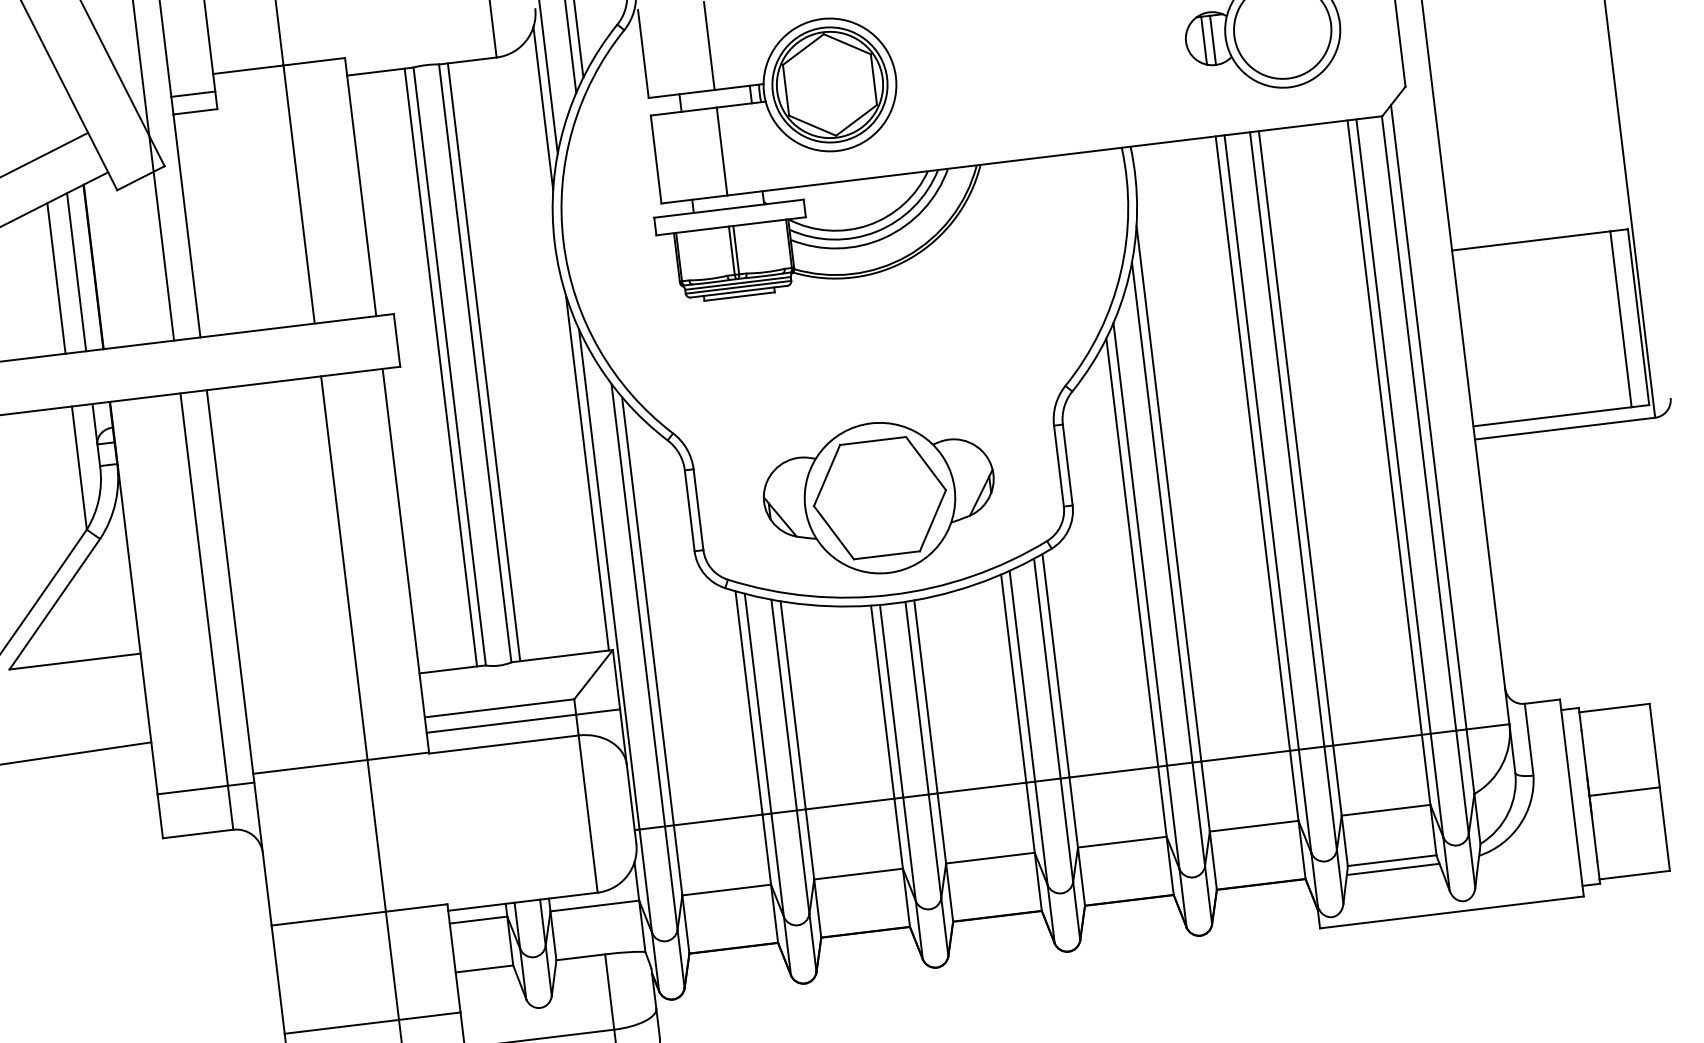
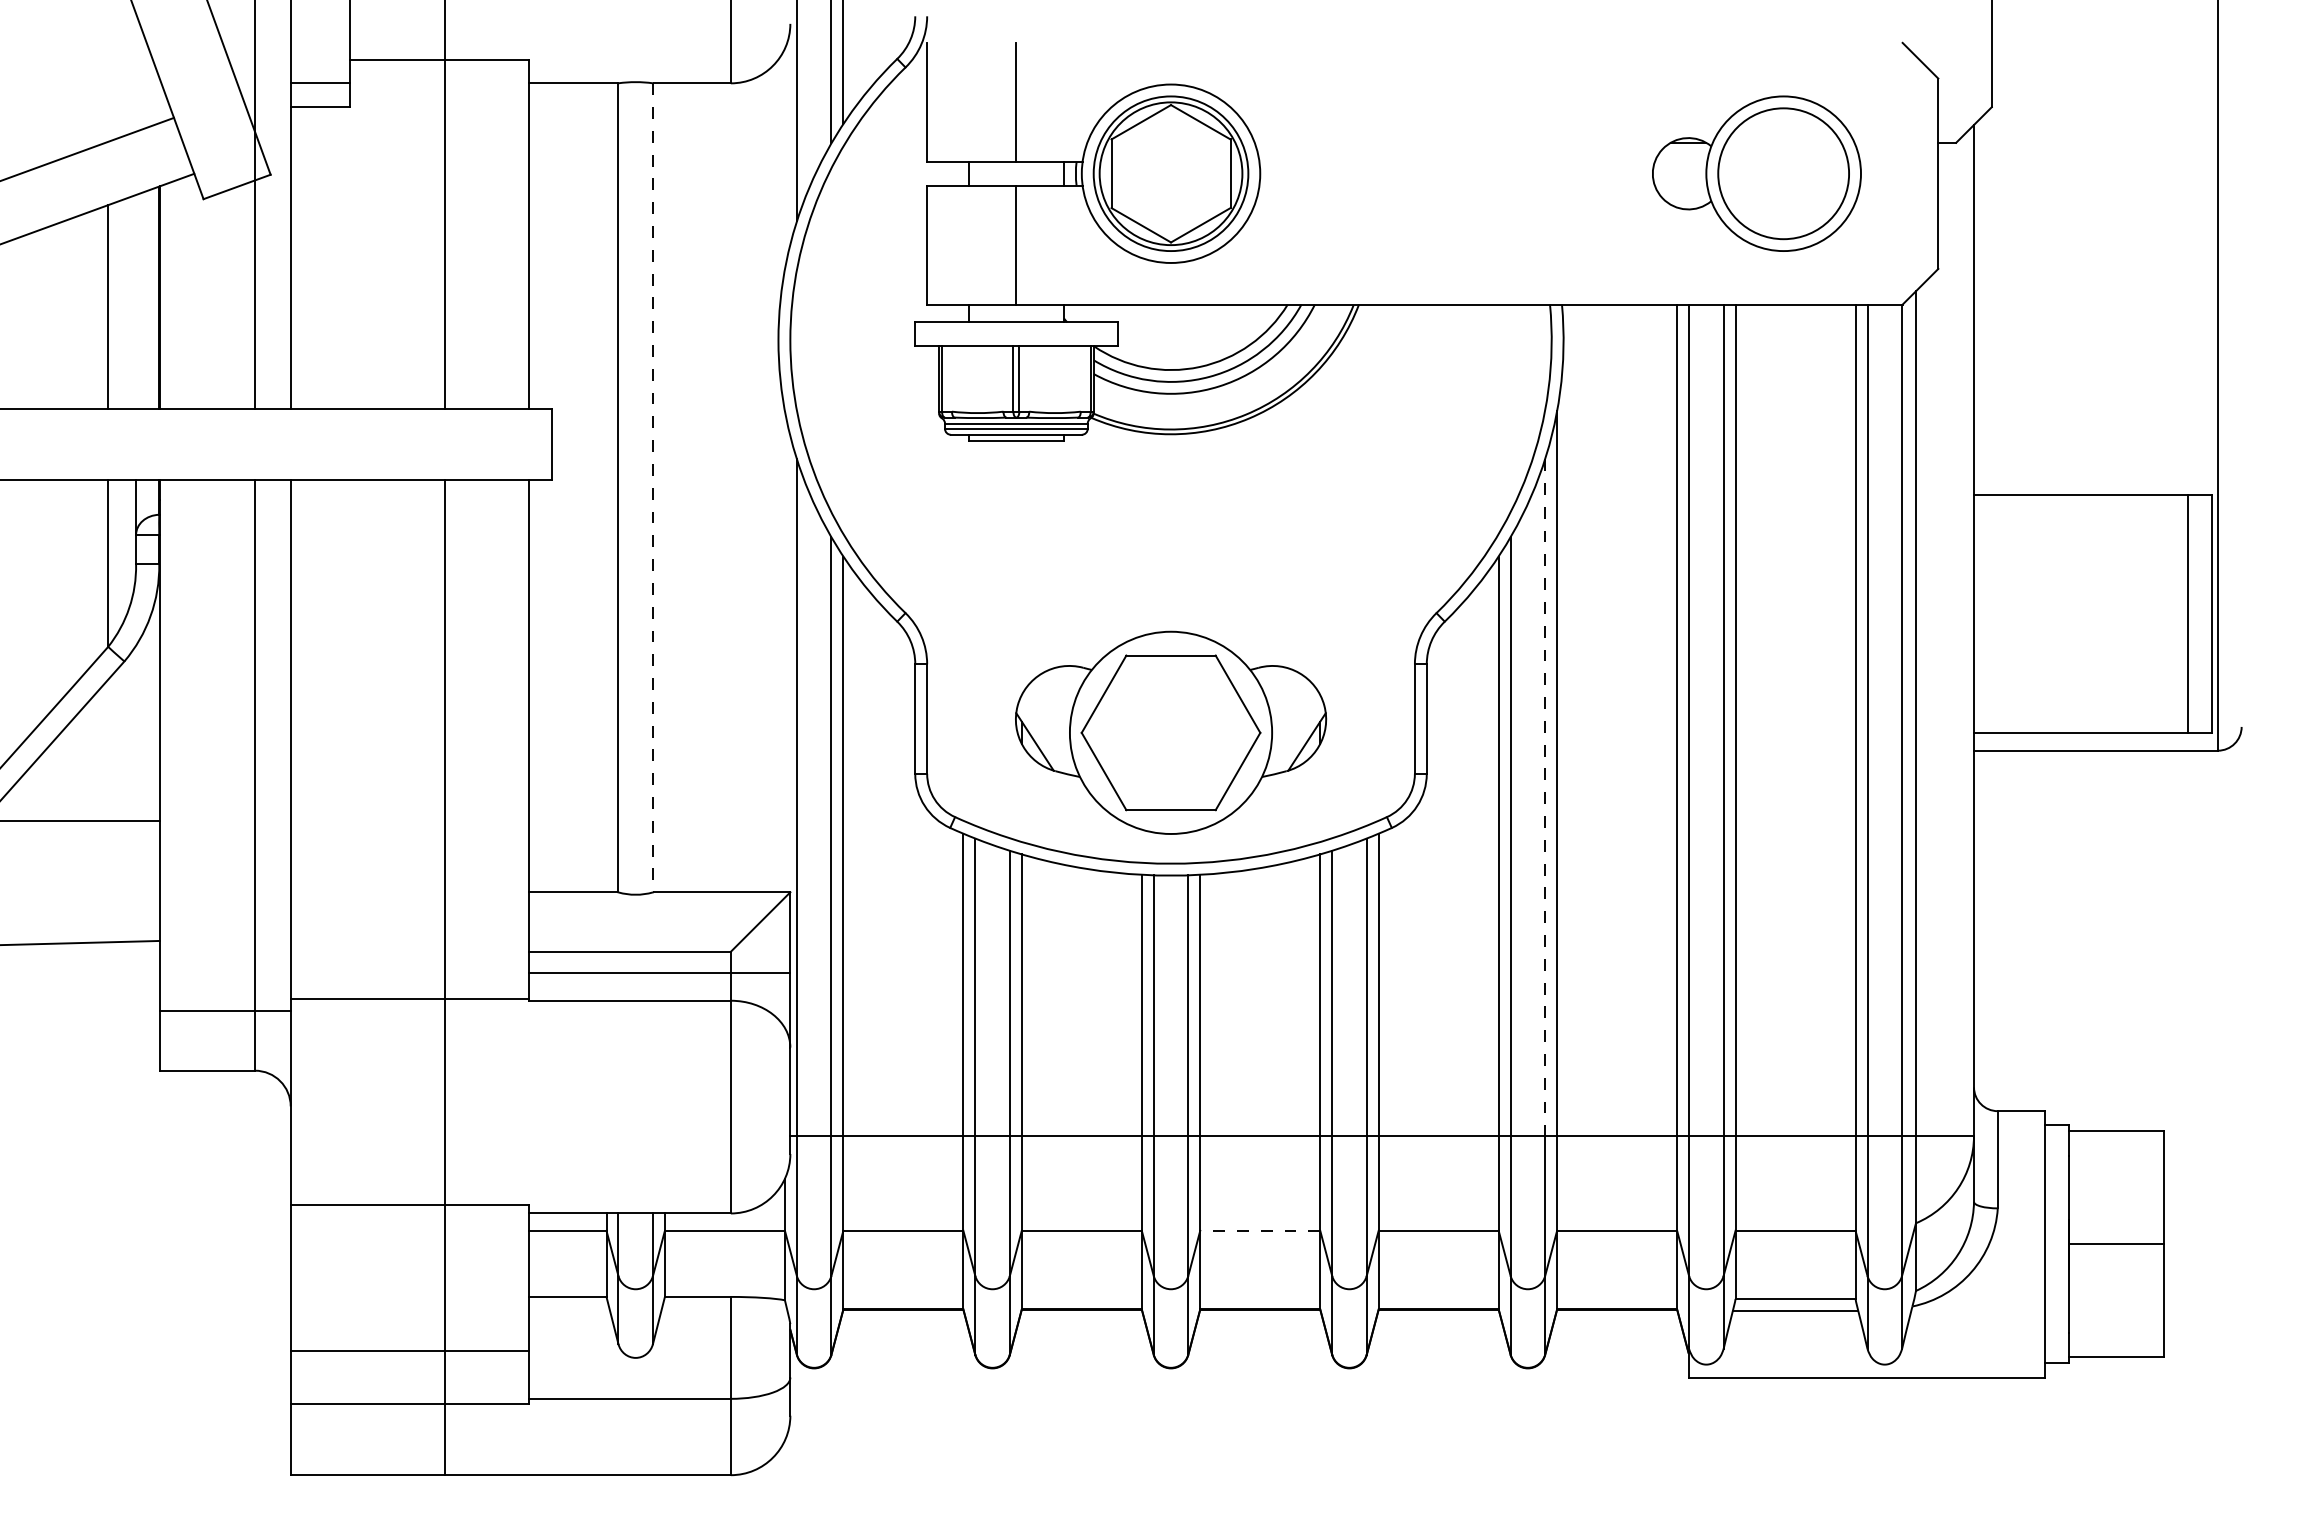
line: (1213, 39) -> (1689, 175), removed
line: (1204, 40) -> (1677, 174), removed
line: (542, 108) -> (784, 158), removed
line: (76, 271) -> (136, 301), removed
line: (483, 362) -> (664, 487), removed
line: (474, 363) -> (652, 487), solid -> dashed
line: (440, 367) -> (606, 487), removed
line: (587, 472) -> (784, 651), removed
line: (1162, 513) -> (1545, 798), solid -> dashed
line: (989, 858) -> (1259, 1230), solid -> dashed

